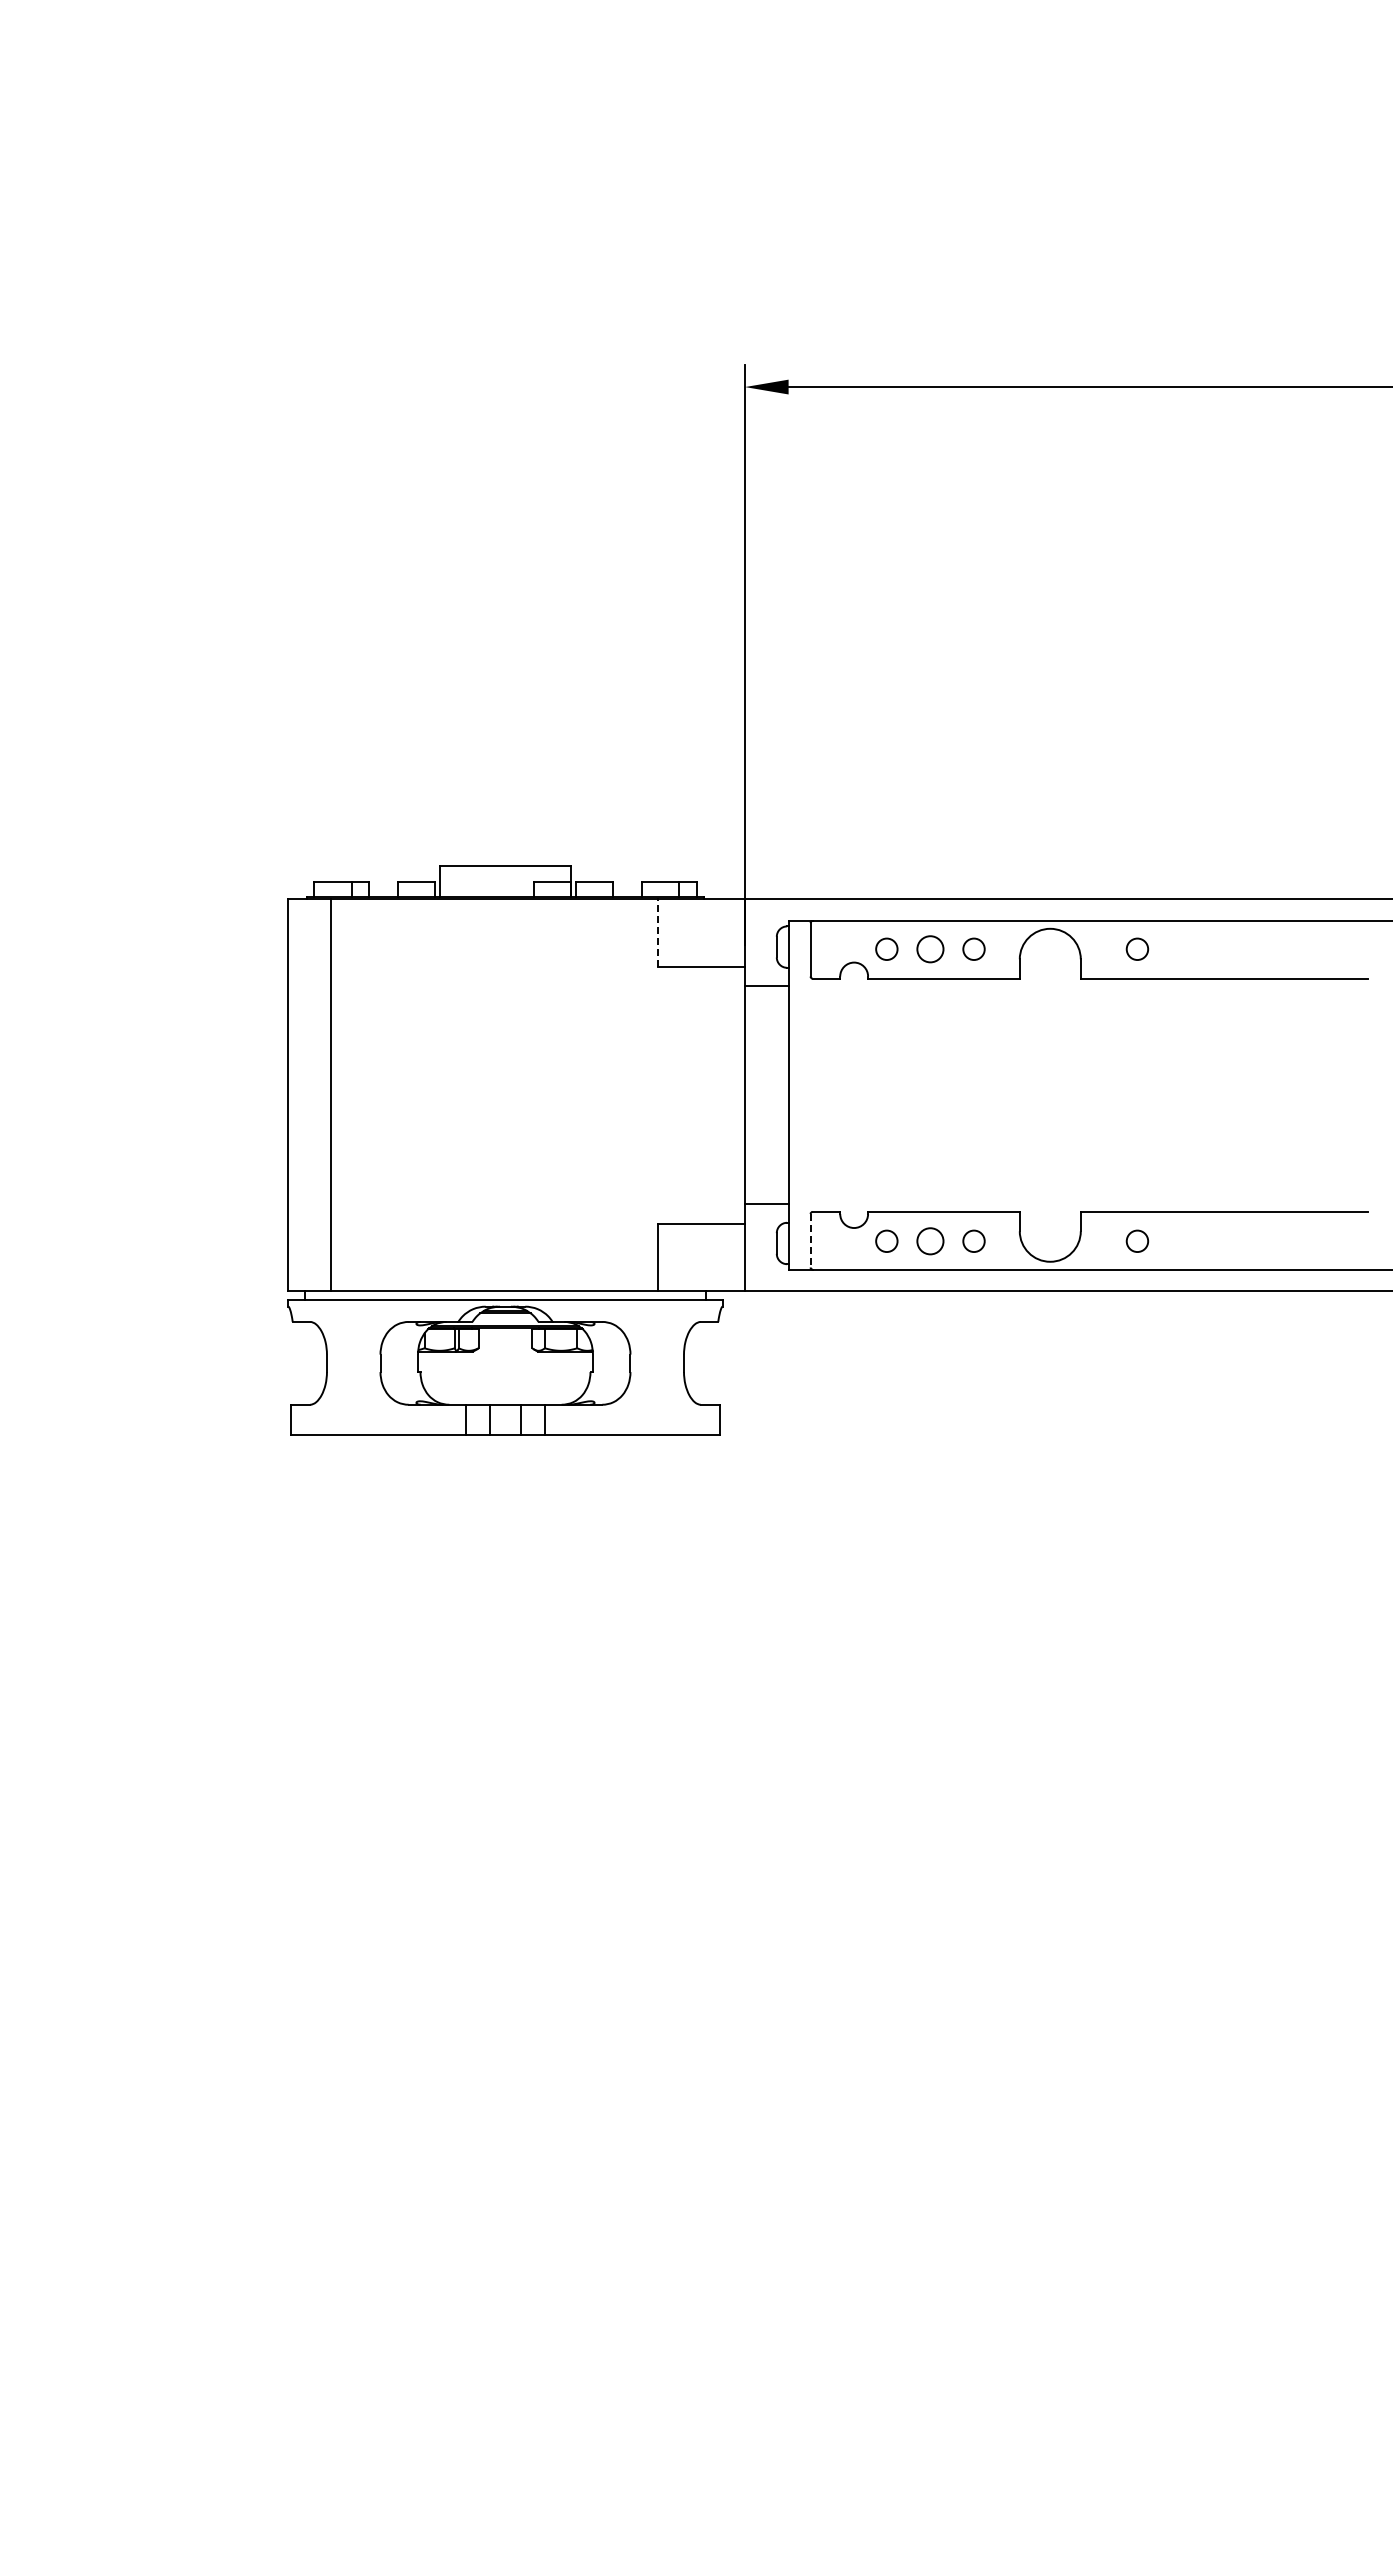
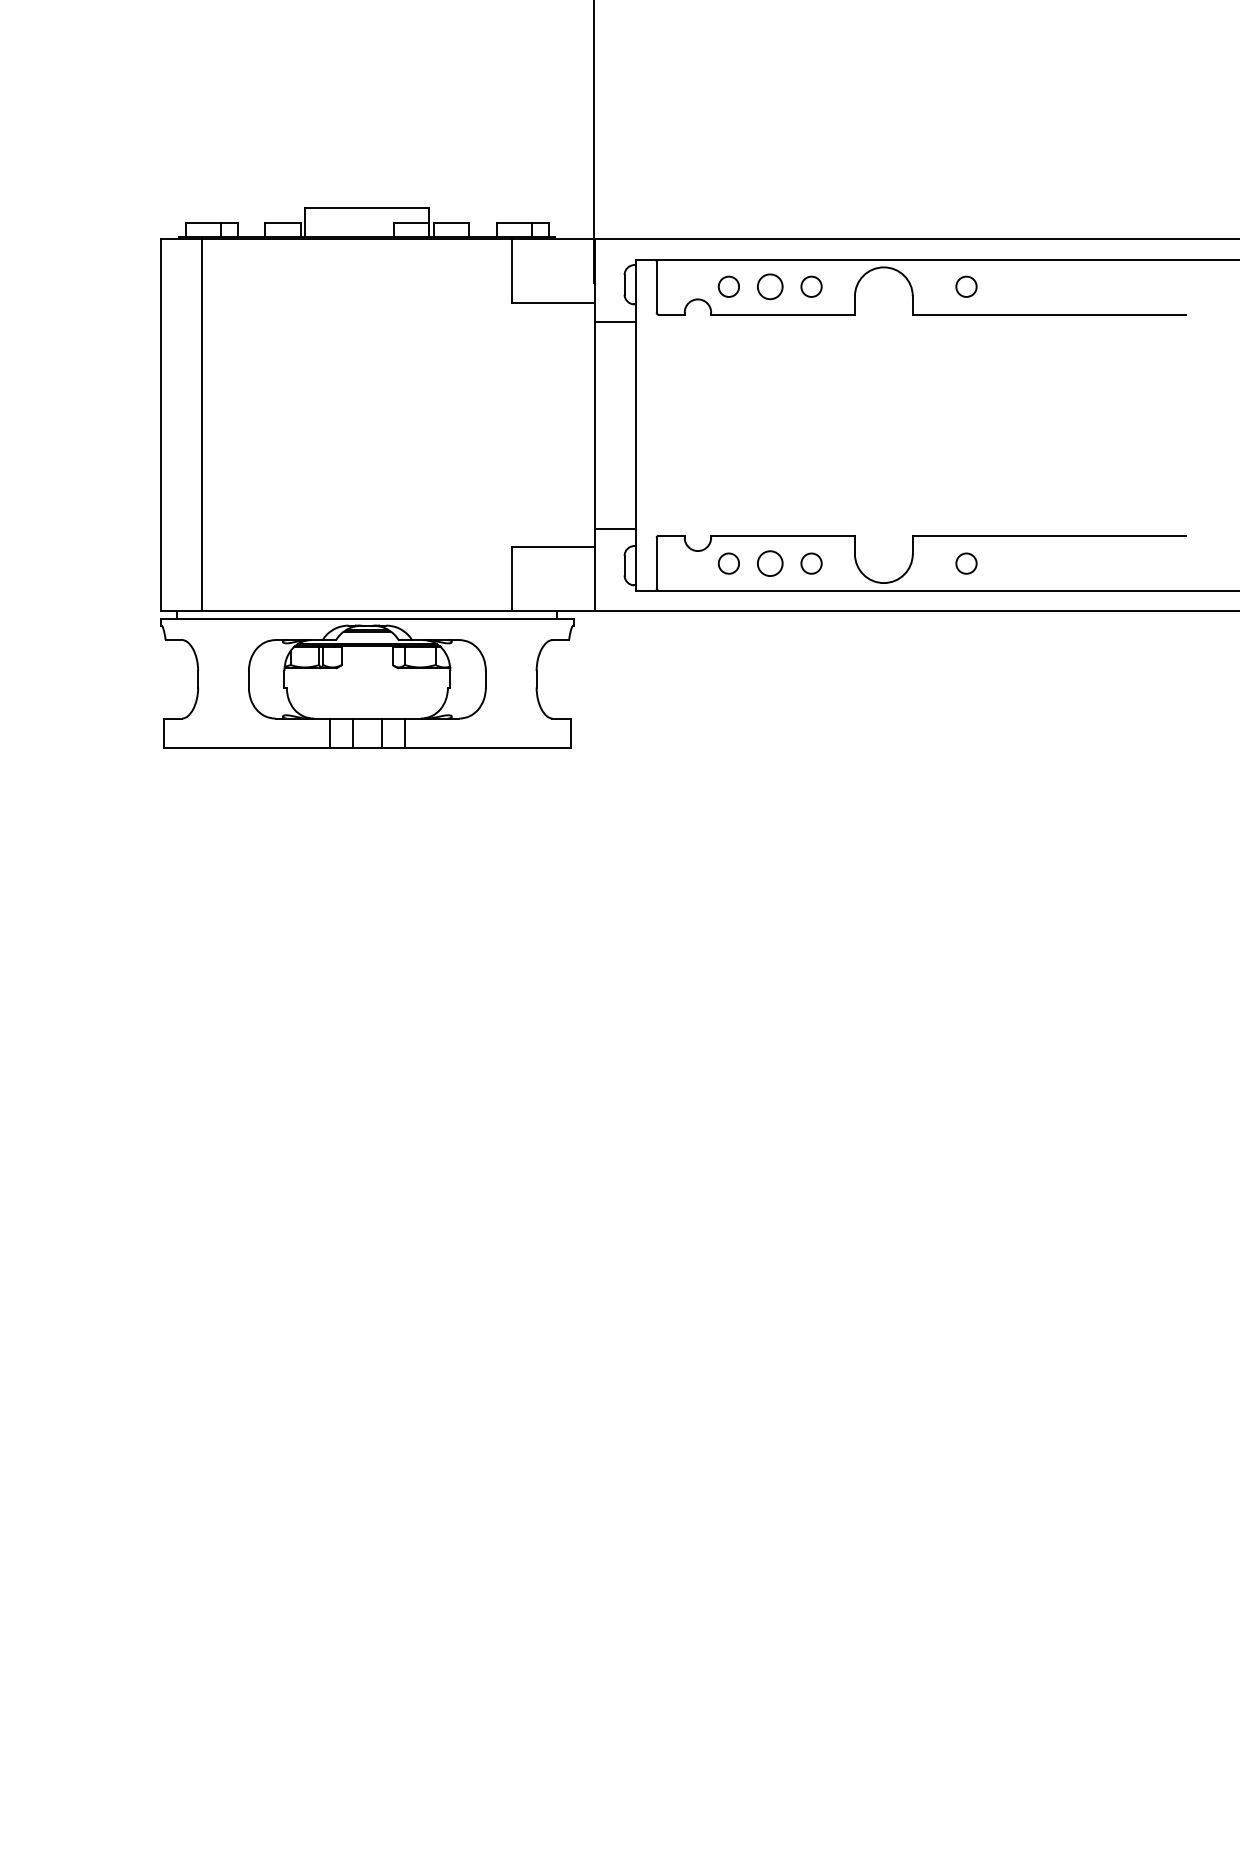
line: (658, 932) -> (512, 270), dashed -> solid
line: (810, 1240) -> (656, 562), dashed -> solid

